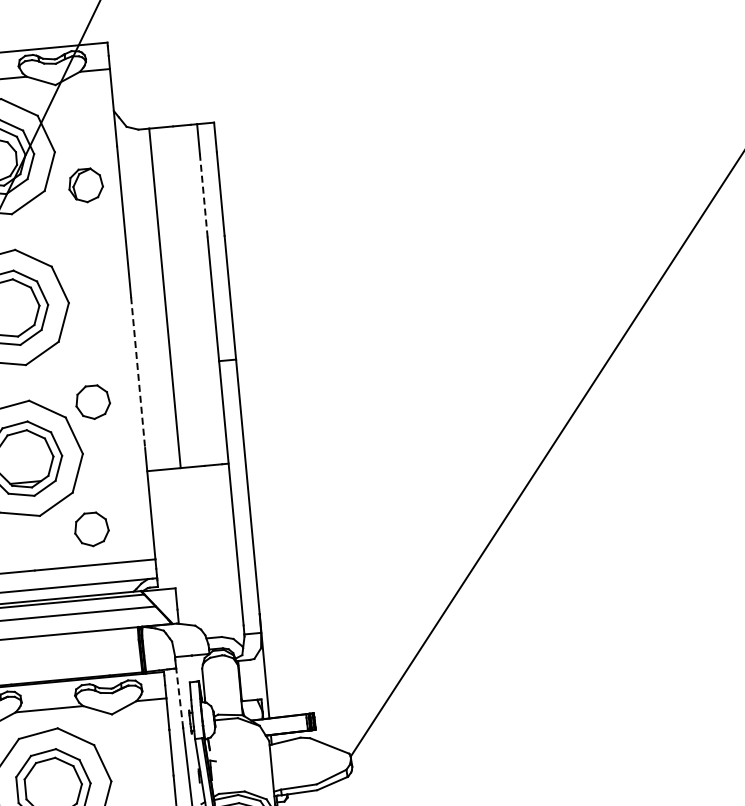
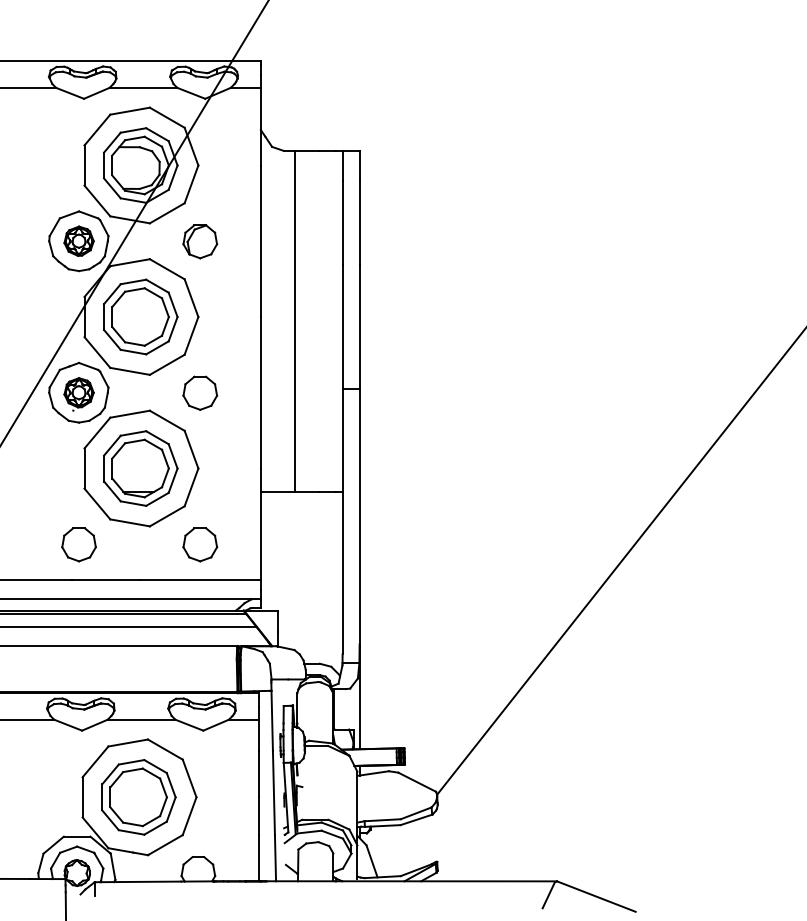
part: (86, 185) -> (200, 241), moved
line: (203, 196) -> (342, 223), dashed -> solid
line: (137, 372) -> (260, 392), dashed -> solid
part: (93, 401) -> (200, 392), moved
line: (179, 697) -> (272, 720), dashed -> solid

